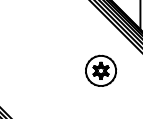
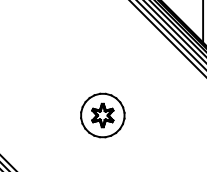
part: (101, 70) -> (103, 114), moved

